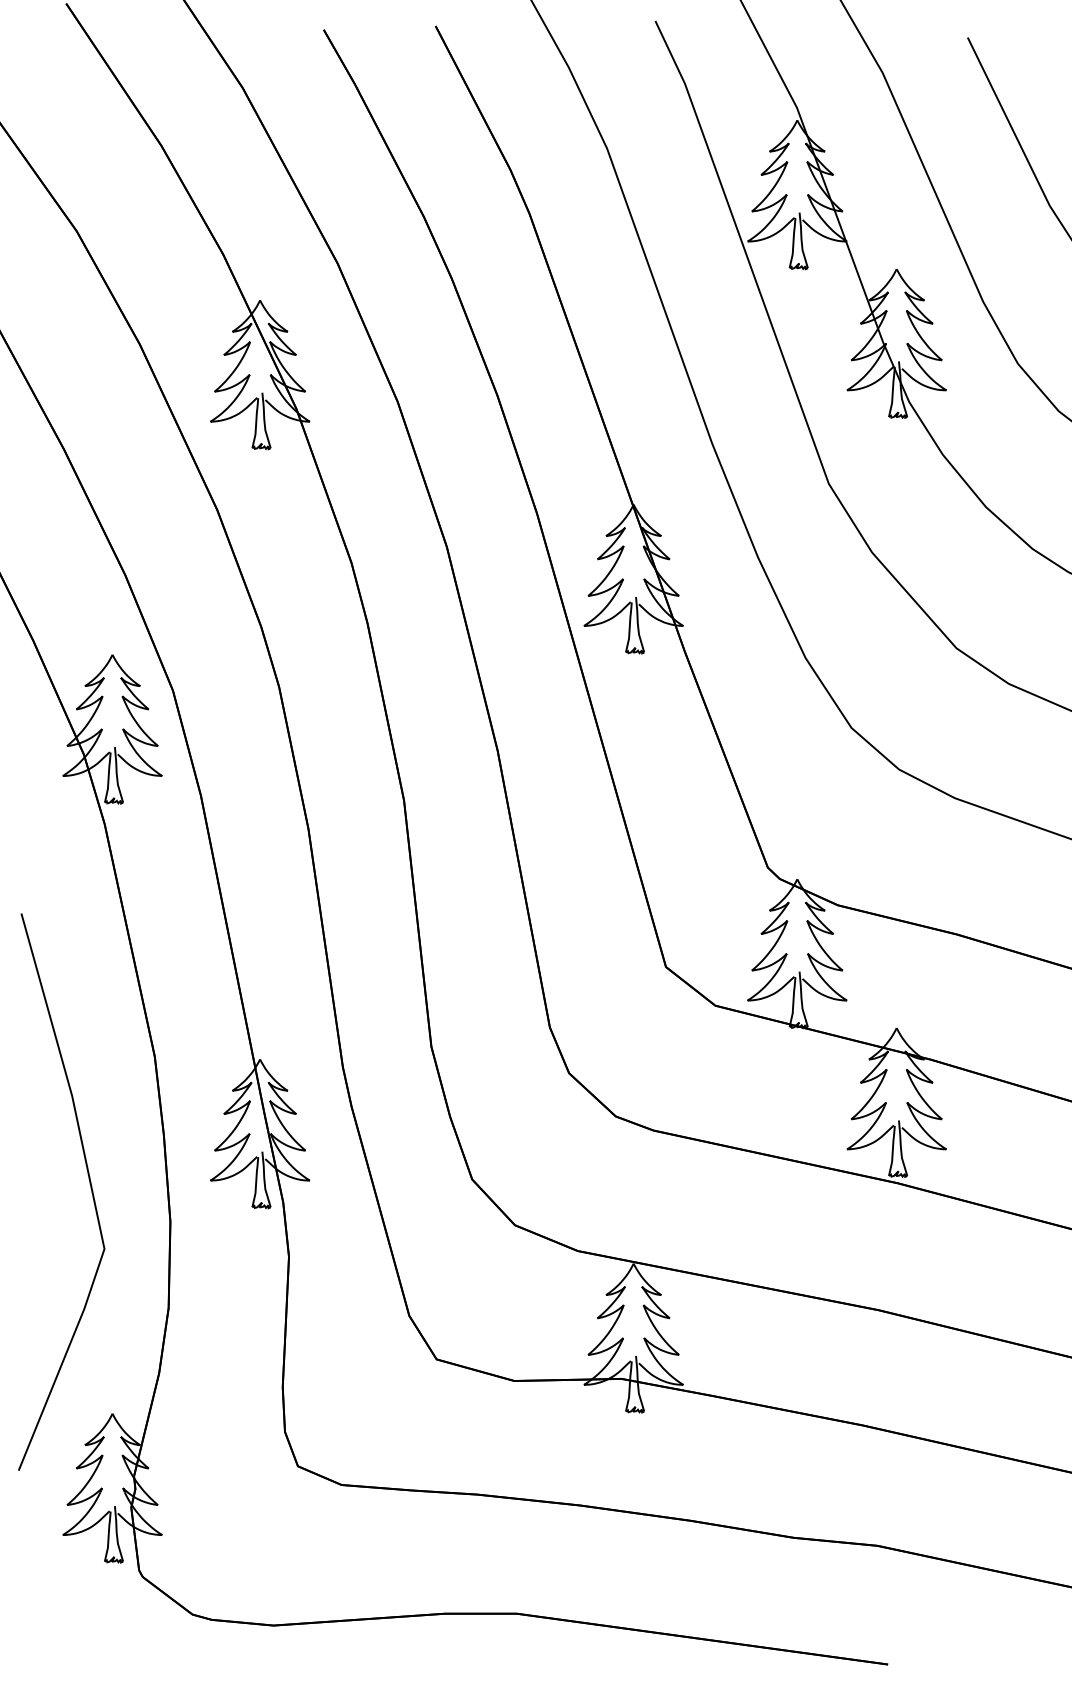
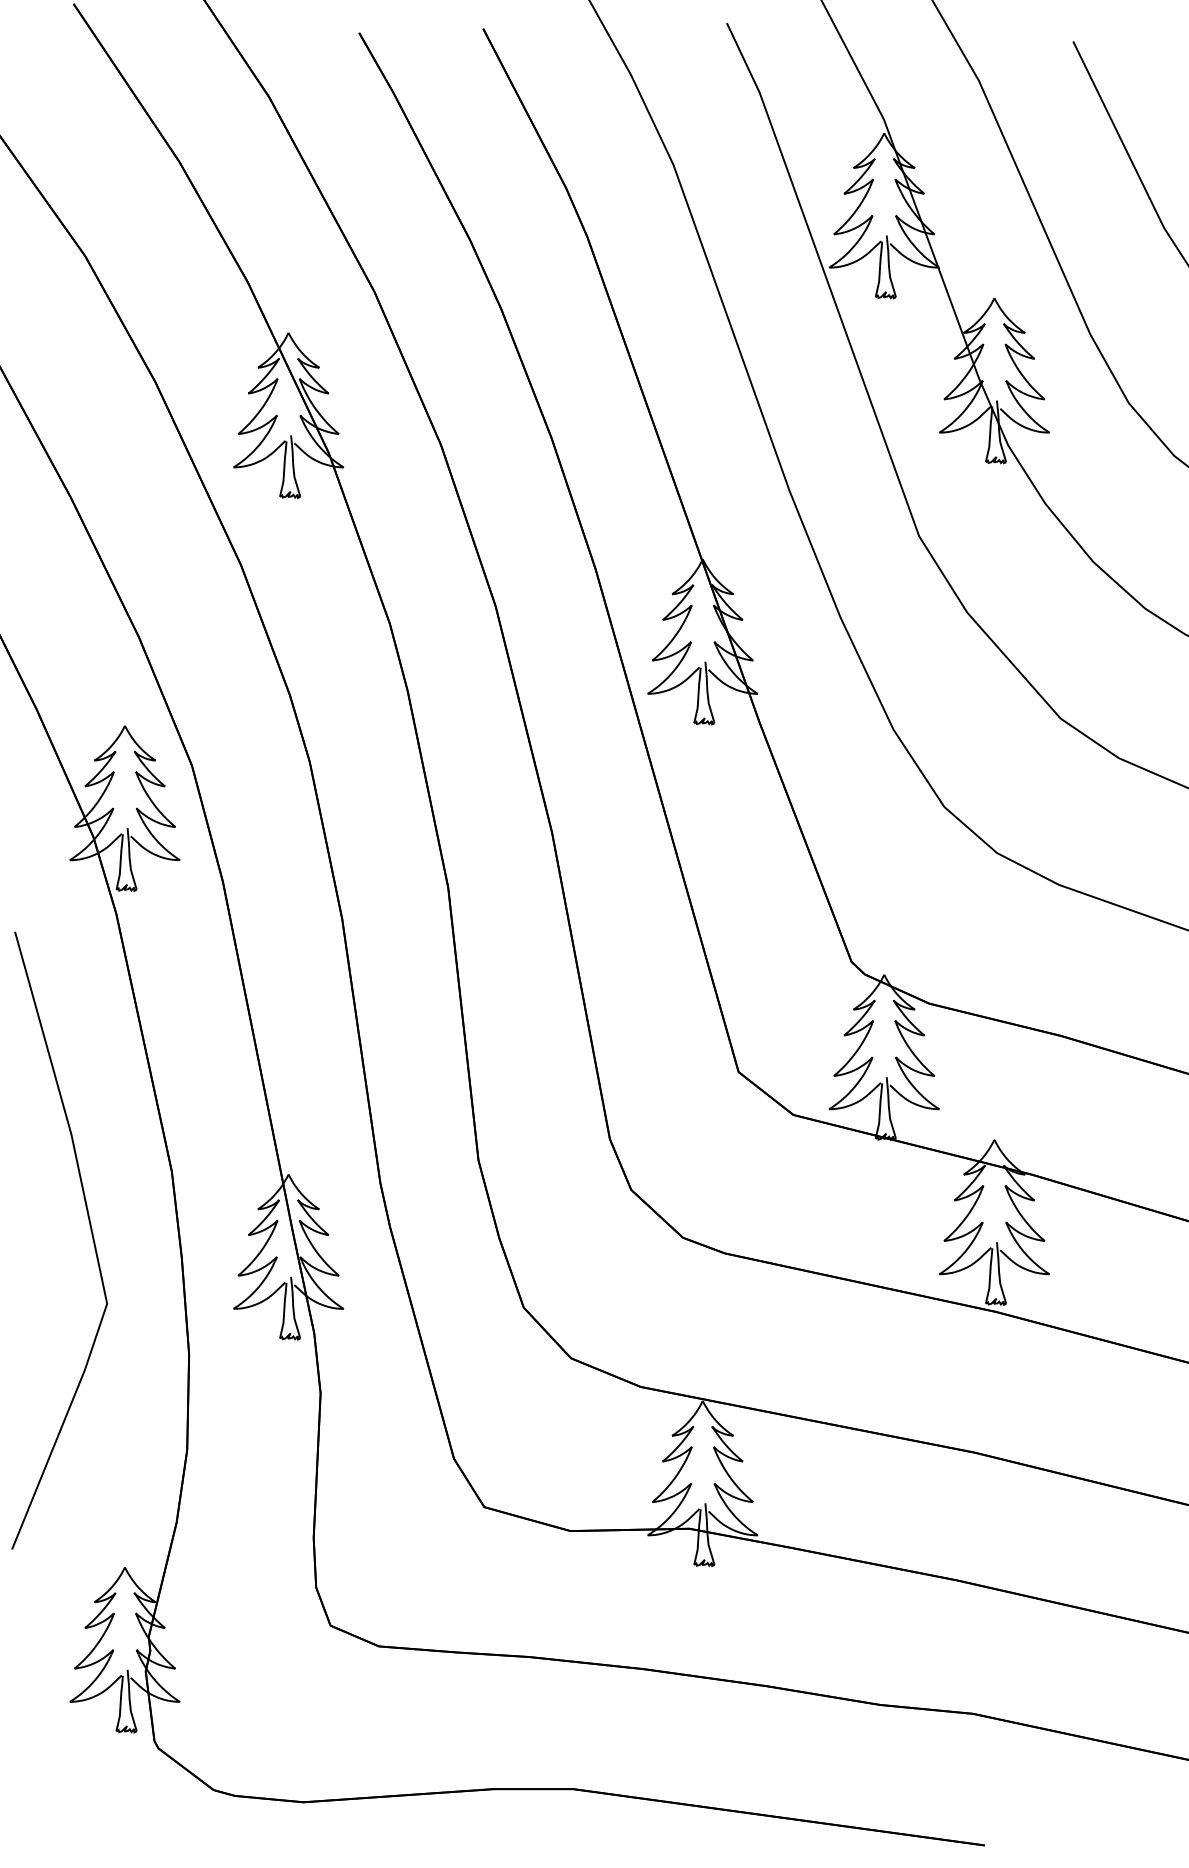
line: (89, 1183) -> (90, 1231), moved

